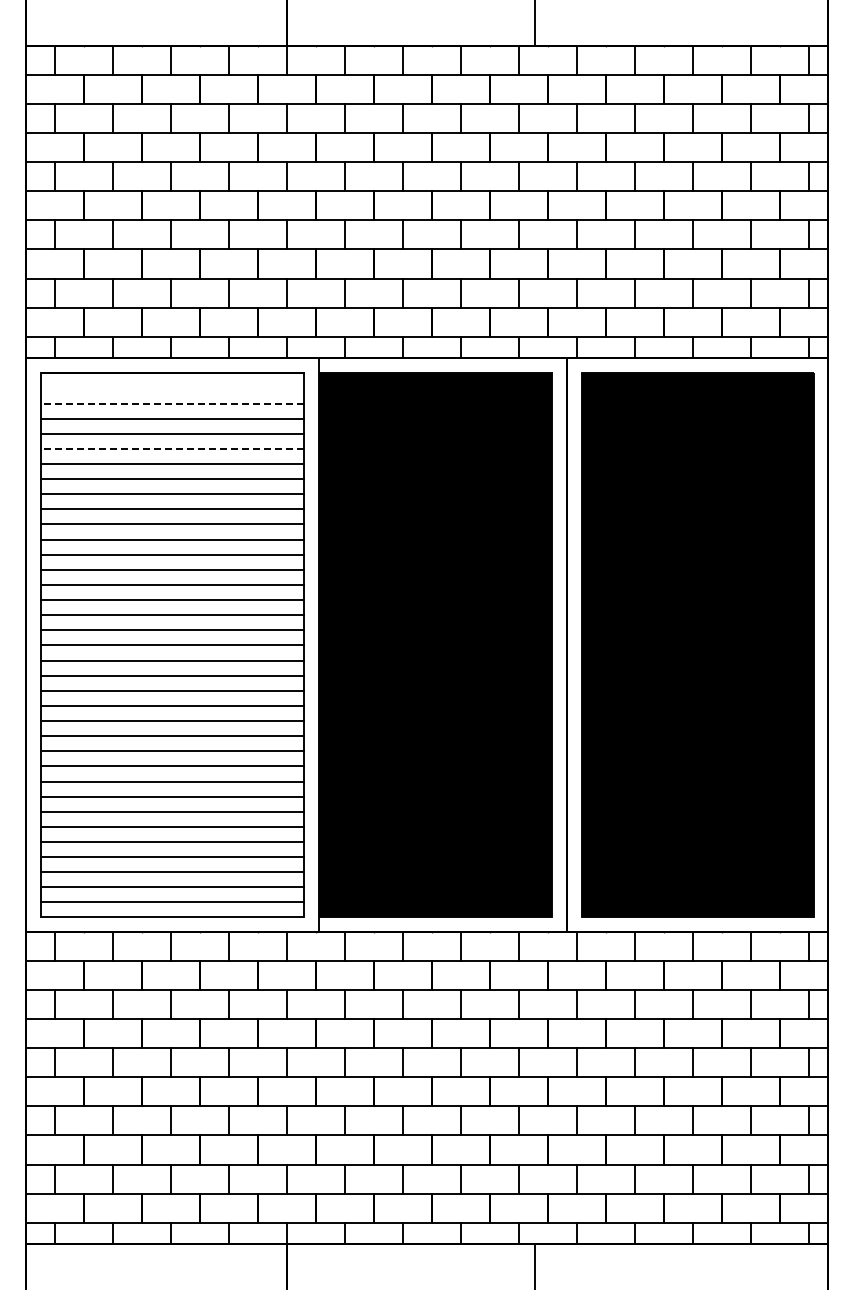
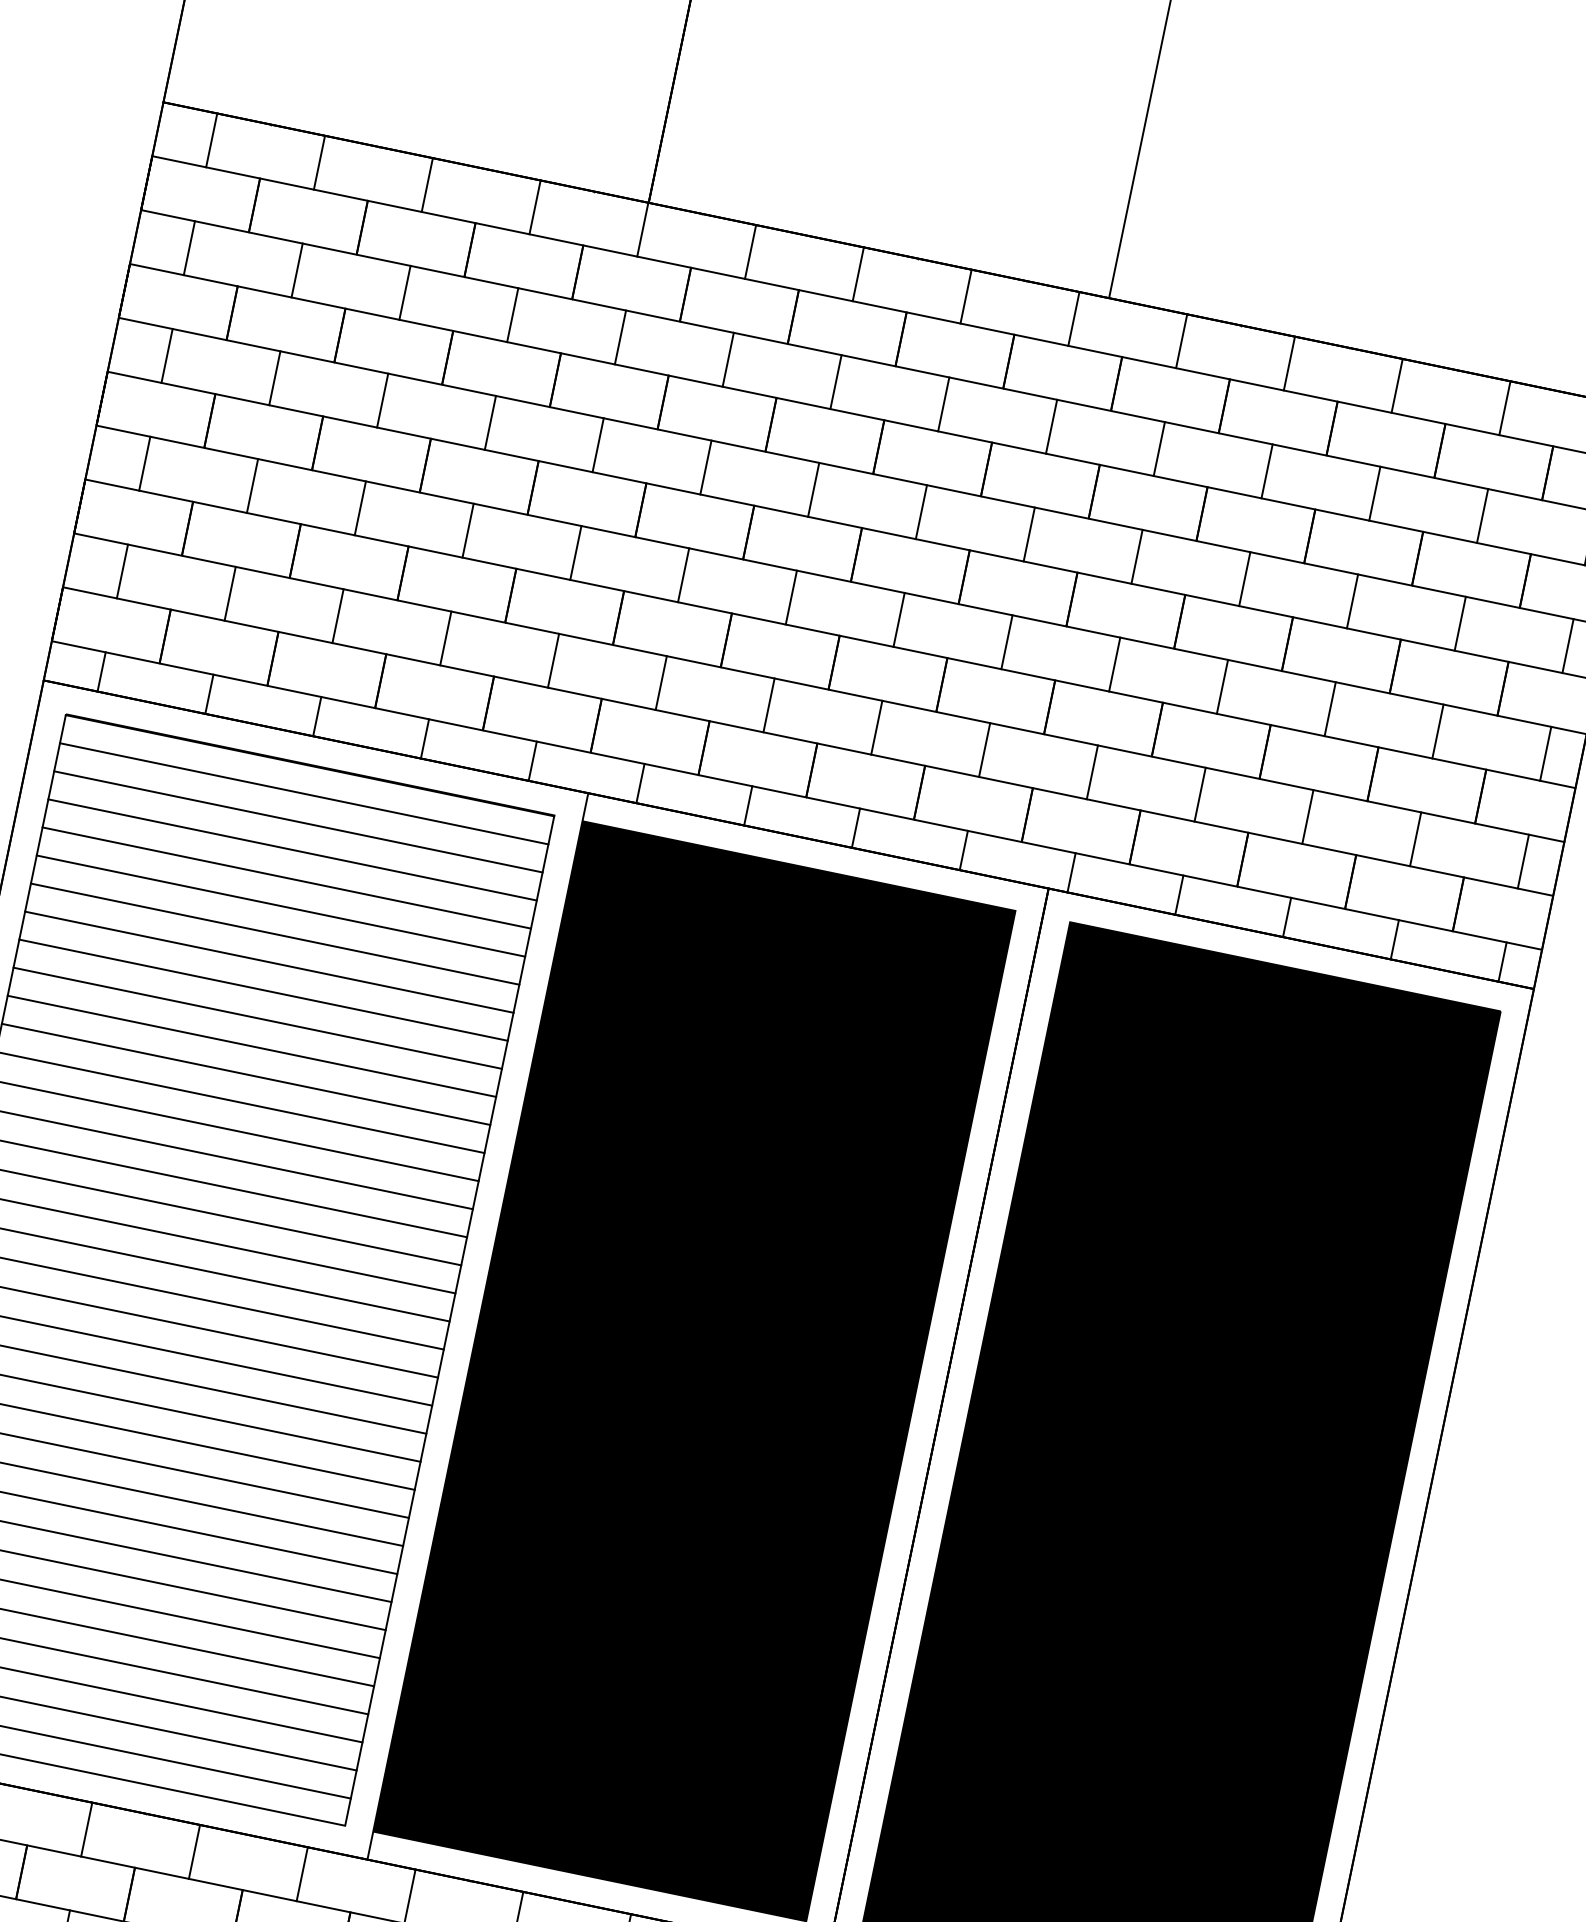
line: (171, 388) -> (302, 793), added
line: (172, 403) -> (298, 821), dashed -> solid
line: (172, 448) -> (281, 905), dashed -> solid

